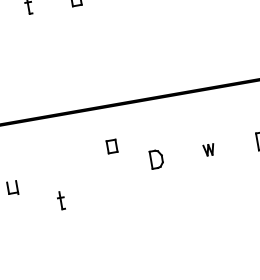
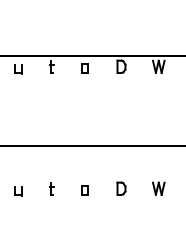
part: (111, 146) -> (84, 190), moved
part: (208, 149) -> (158, 188), size x1.67
part: (61, 200) -> (51, 188), moved

